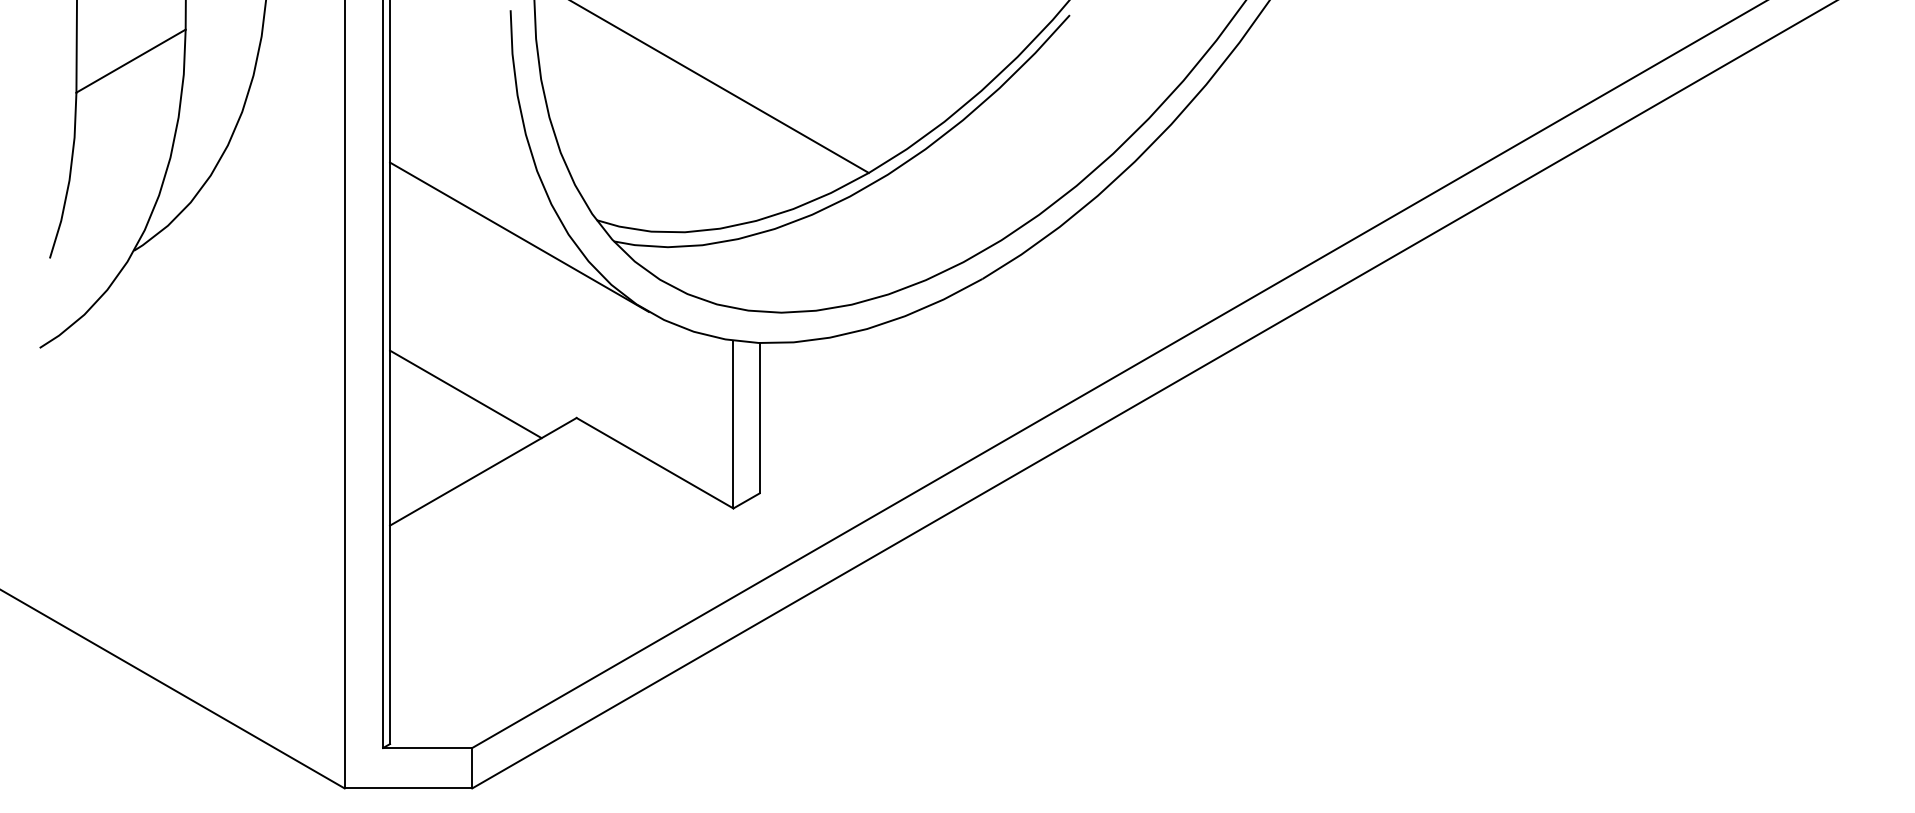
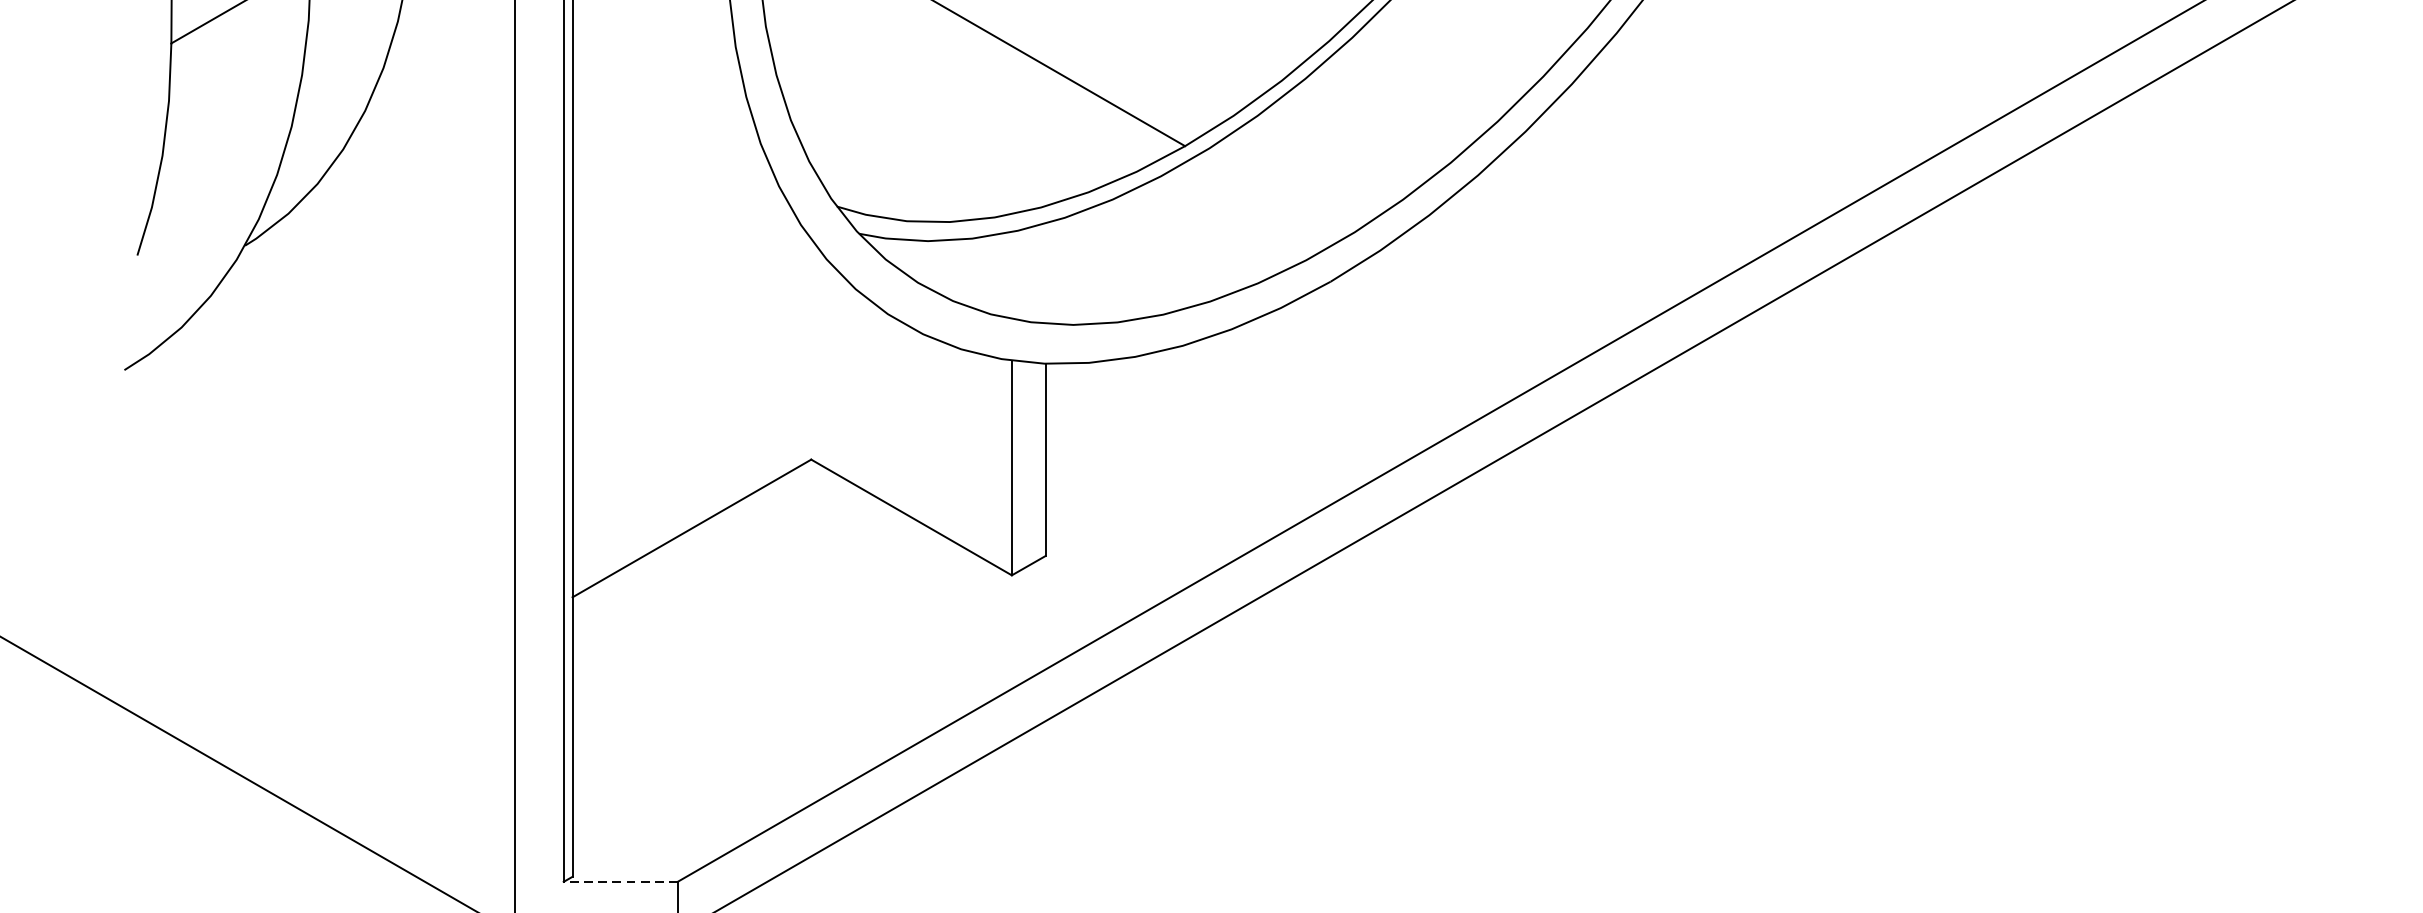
line: (519, 236) -> (738, 227), removed
line: (465, 394) -> (669, 429), removed
line: (427, 748) -> (620, 882), solid -> dashed

